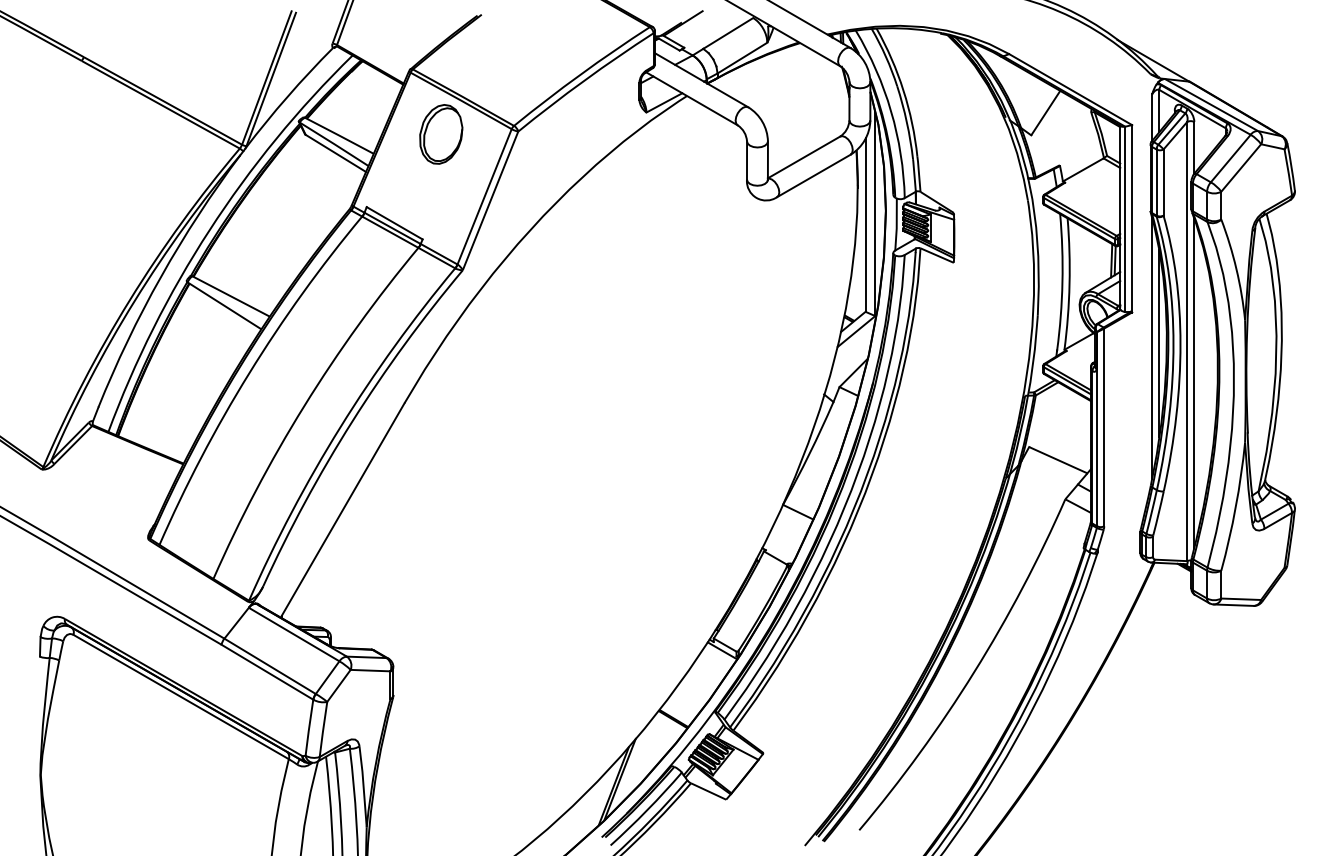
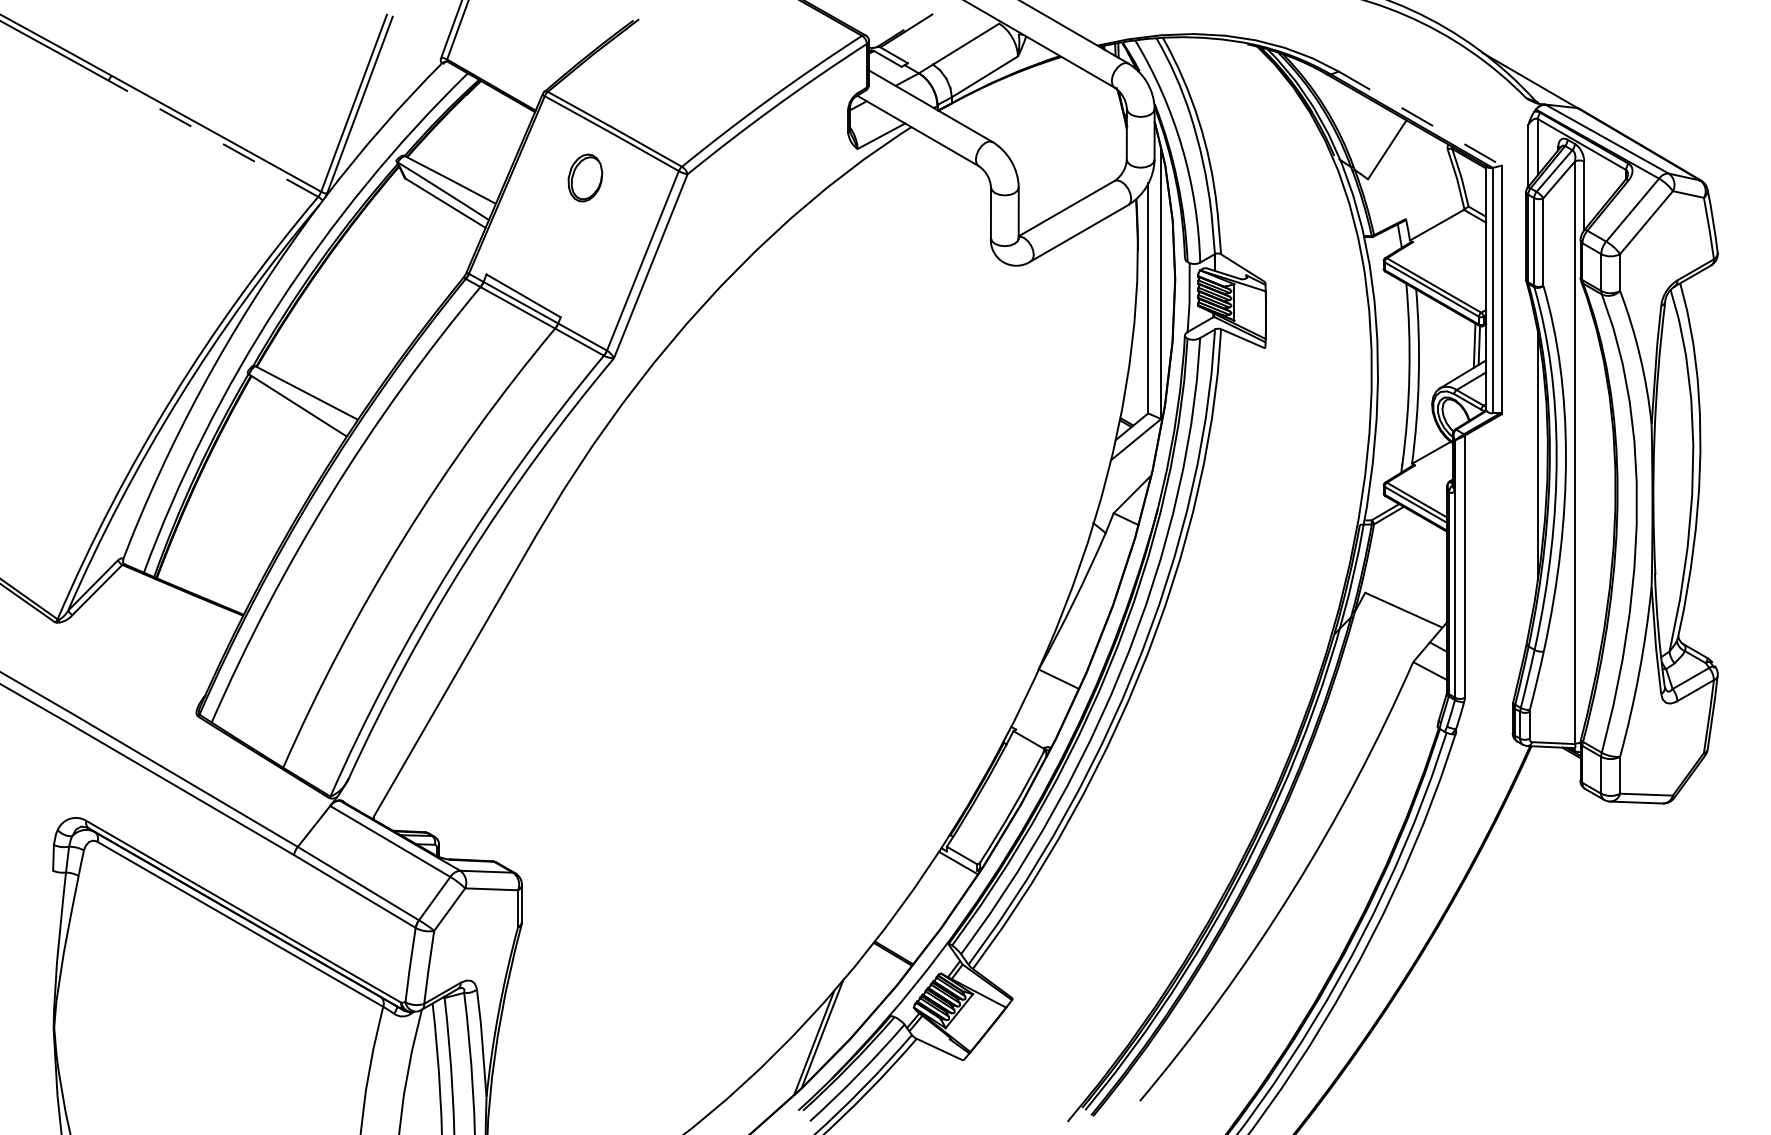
line: (1070, 89) -> (1420, 118), solid -> dashed
line: (160, 104) -> (213, 138), solid -> dashed
part: (441, 133) -> (585, 177), size x0.6
line: (1152, 348) -> (1528, 461), removed
line: (1194, 383) -> (1584, 508), removed

